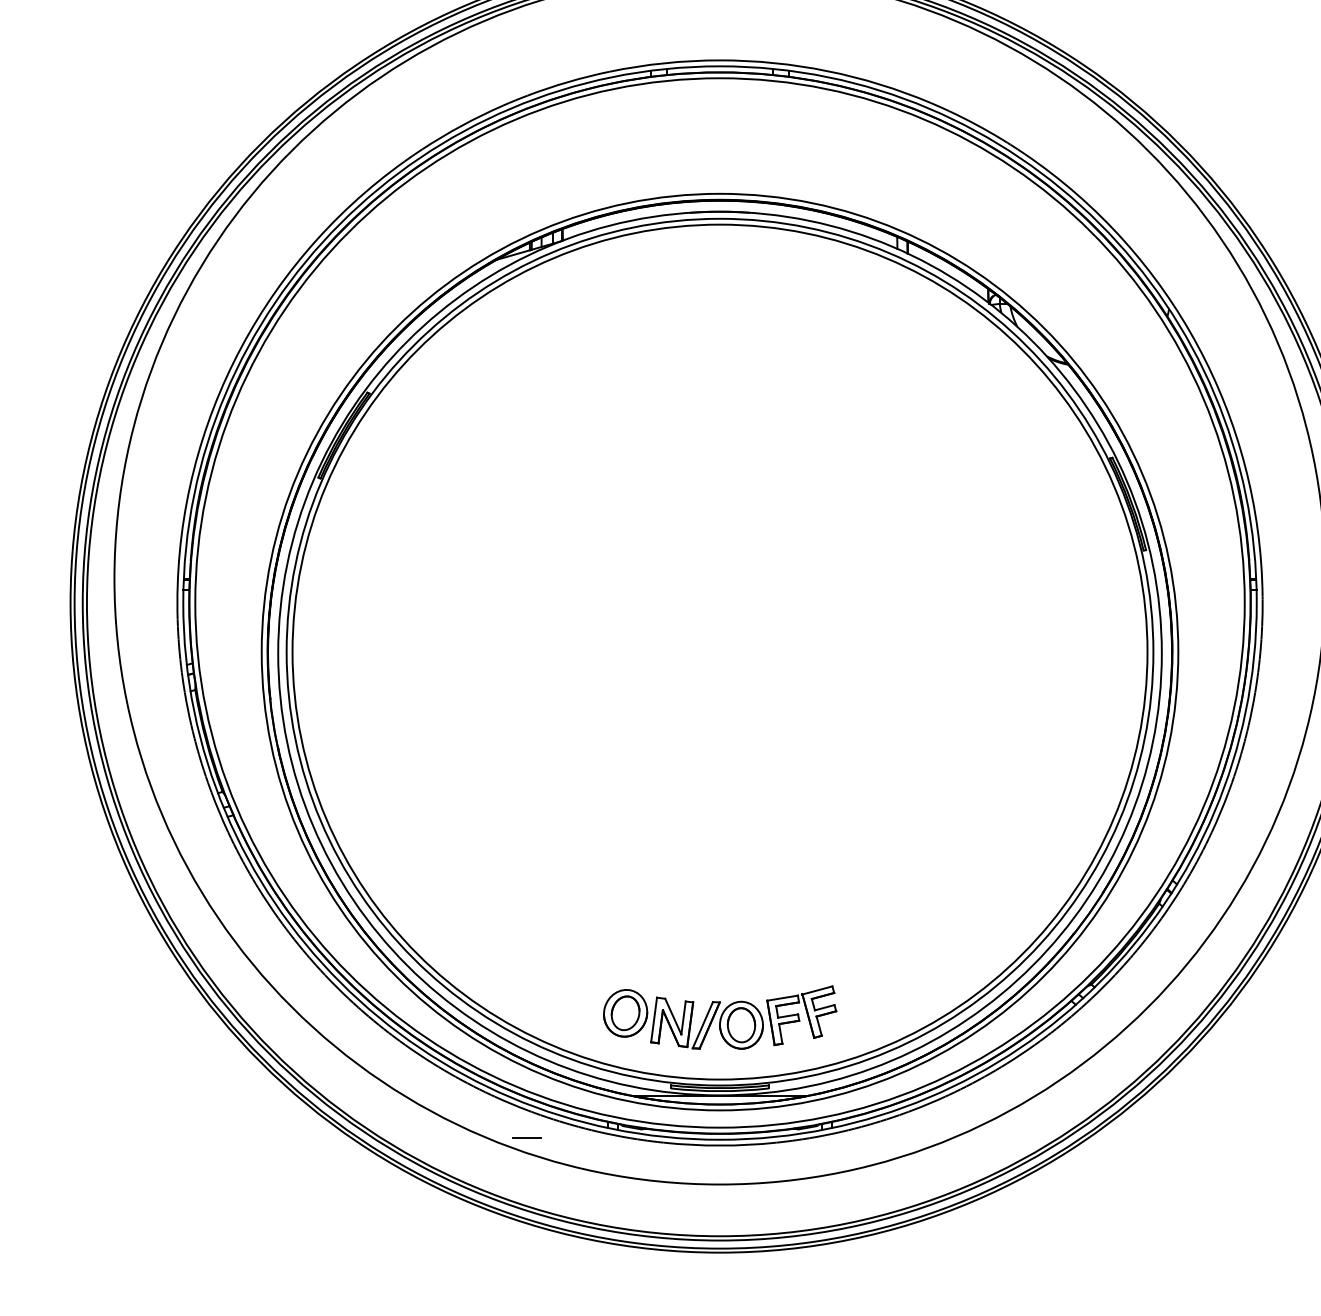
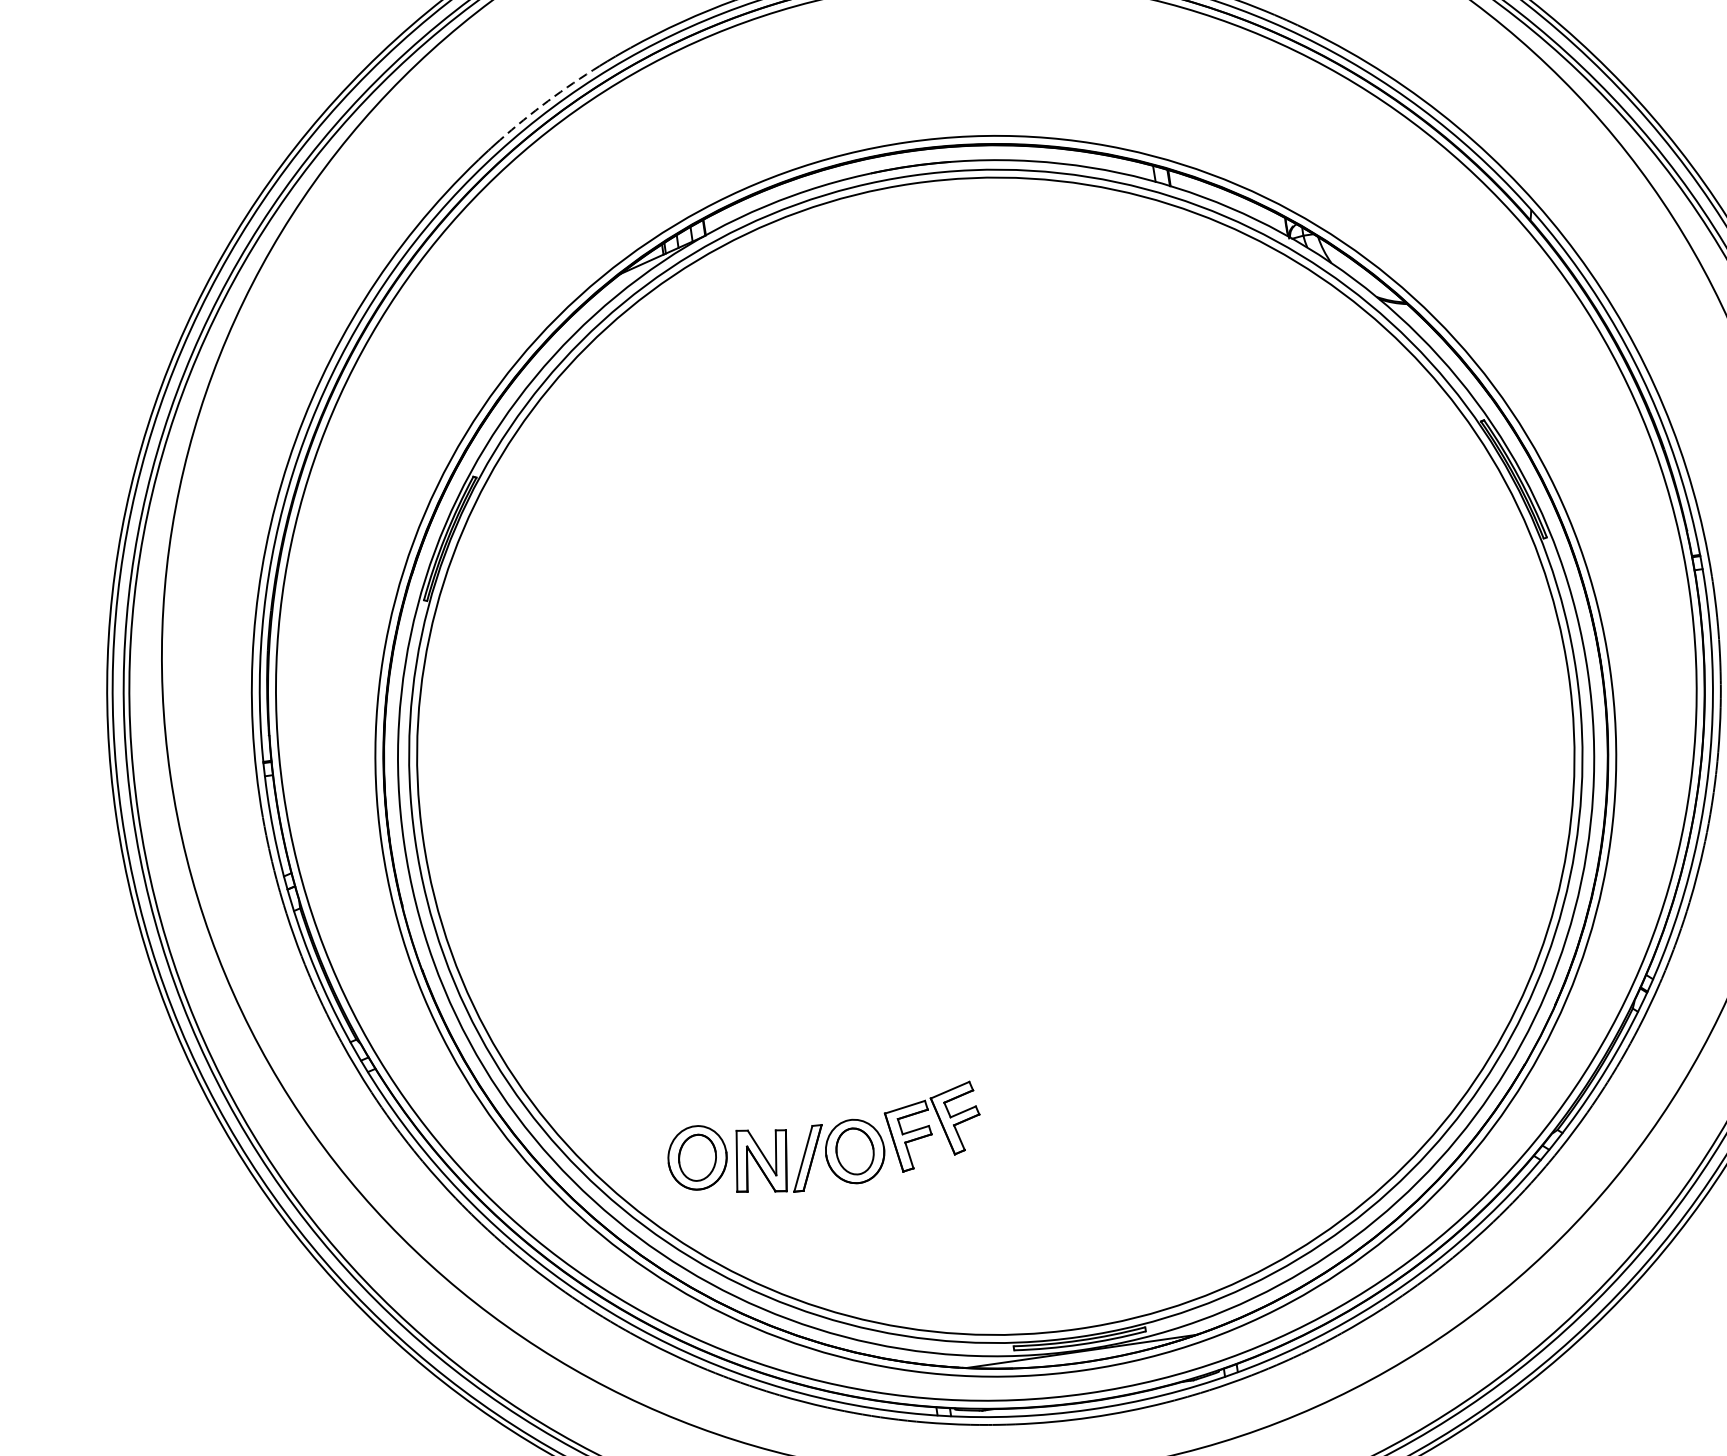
arc: (461, 125) -> (547, 100), solid -> dashed
part: (720, 1017) -> (825, 1145), moved
line: (526, 1137) -> (830, 1443), removed

